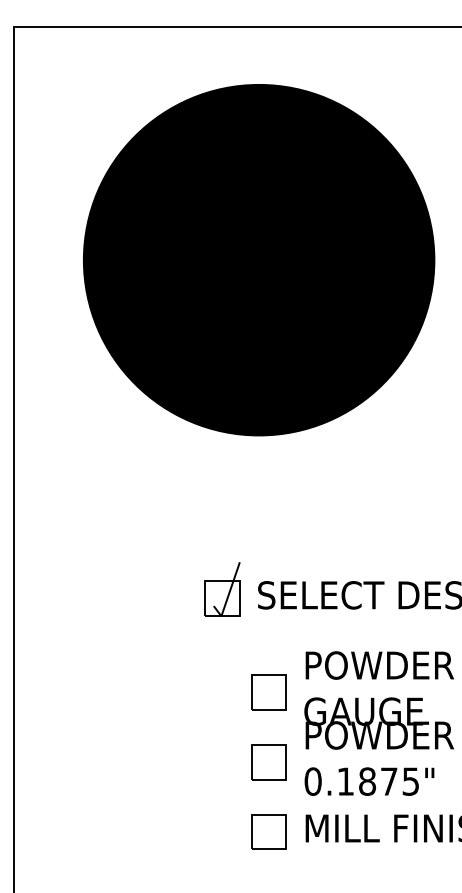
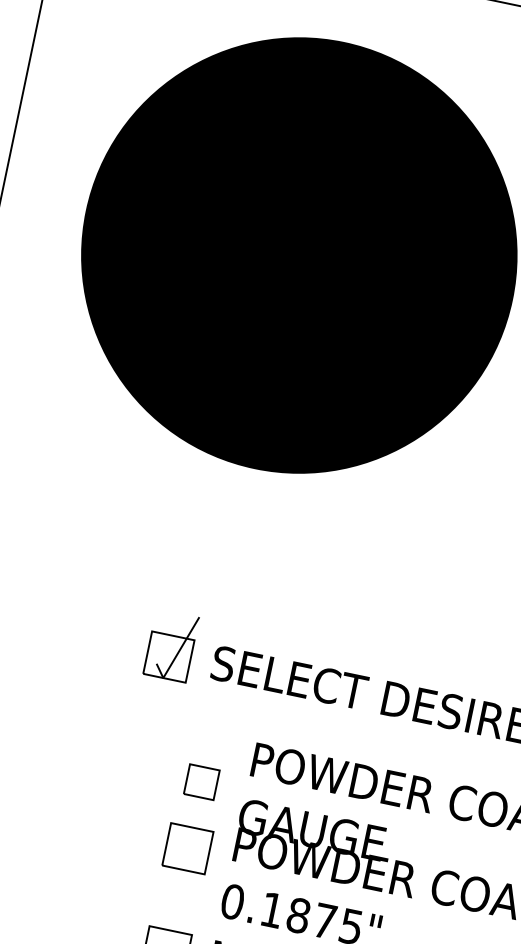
part: (268, 692) -> (201, 782), size x0.7
part: (268, 762) -> (187, 849), moved

